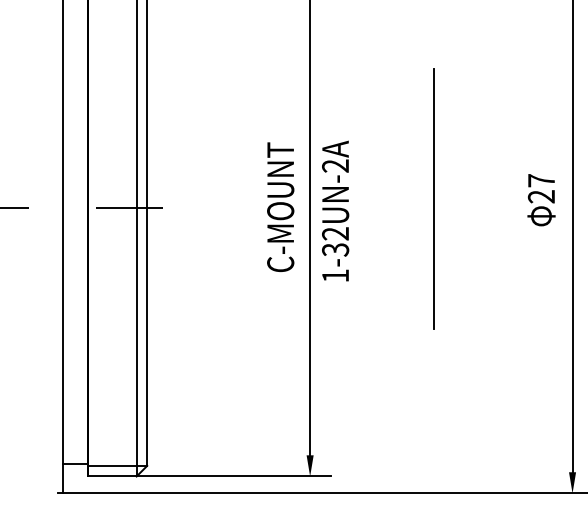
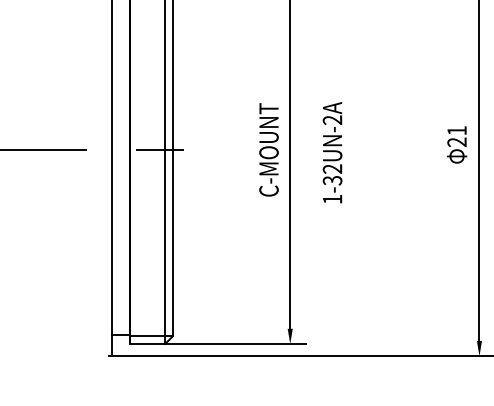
text: (540, 180) -> (456, 130), 27 -> 21
line: (433, 198) -> (379, 143), removed
text: (335, 210) -> (332, 152), moved

